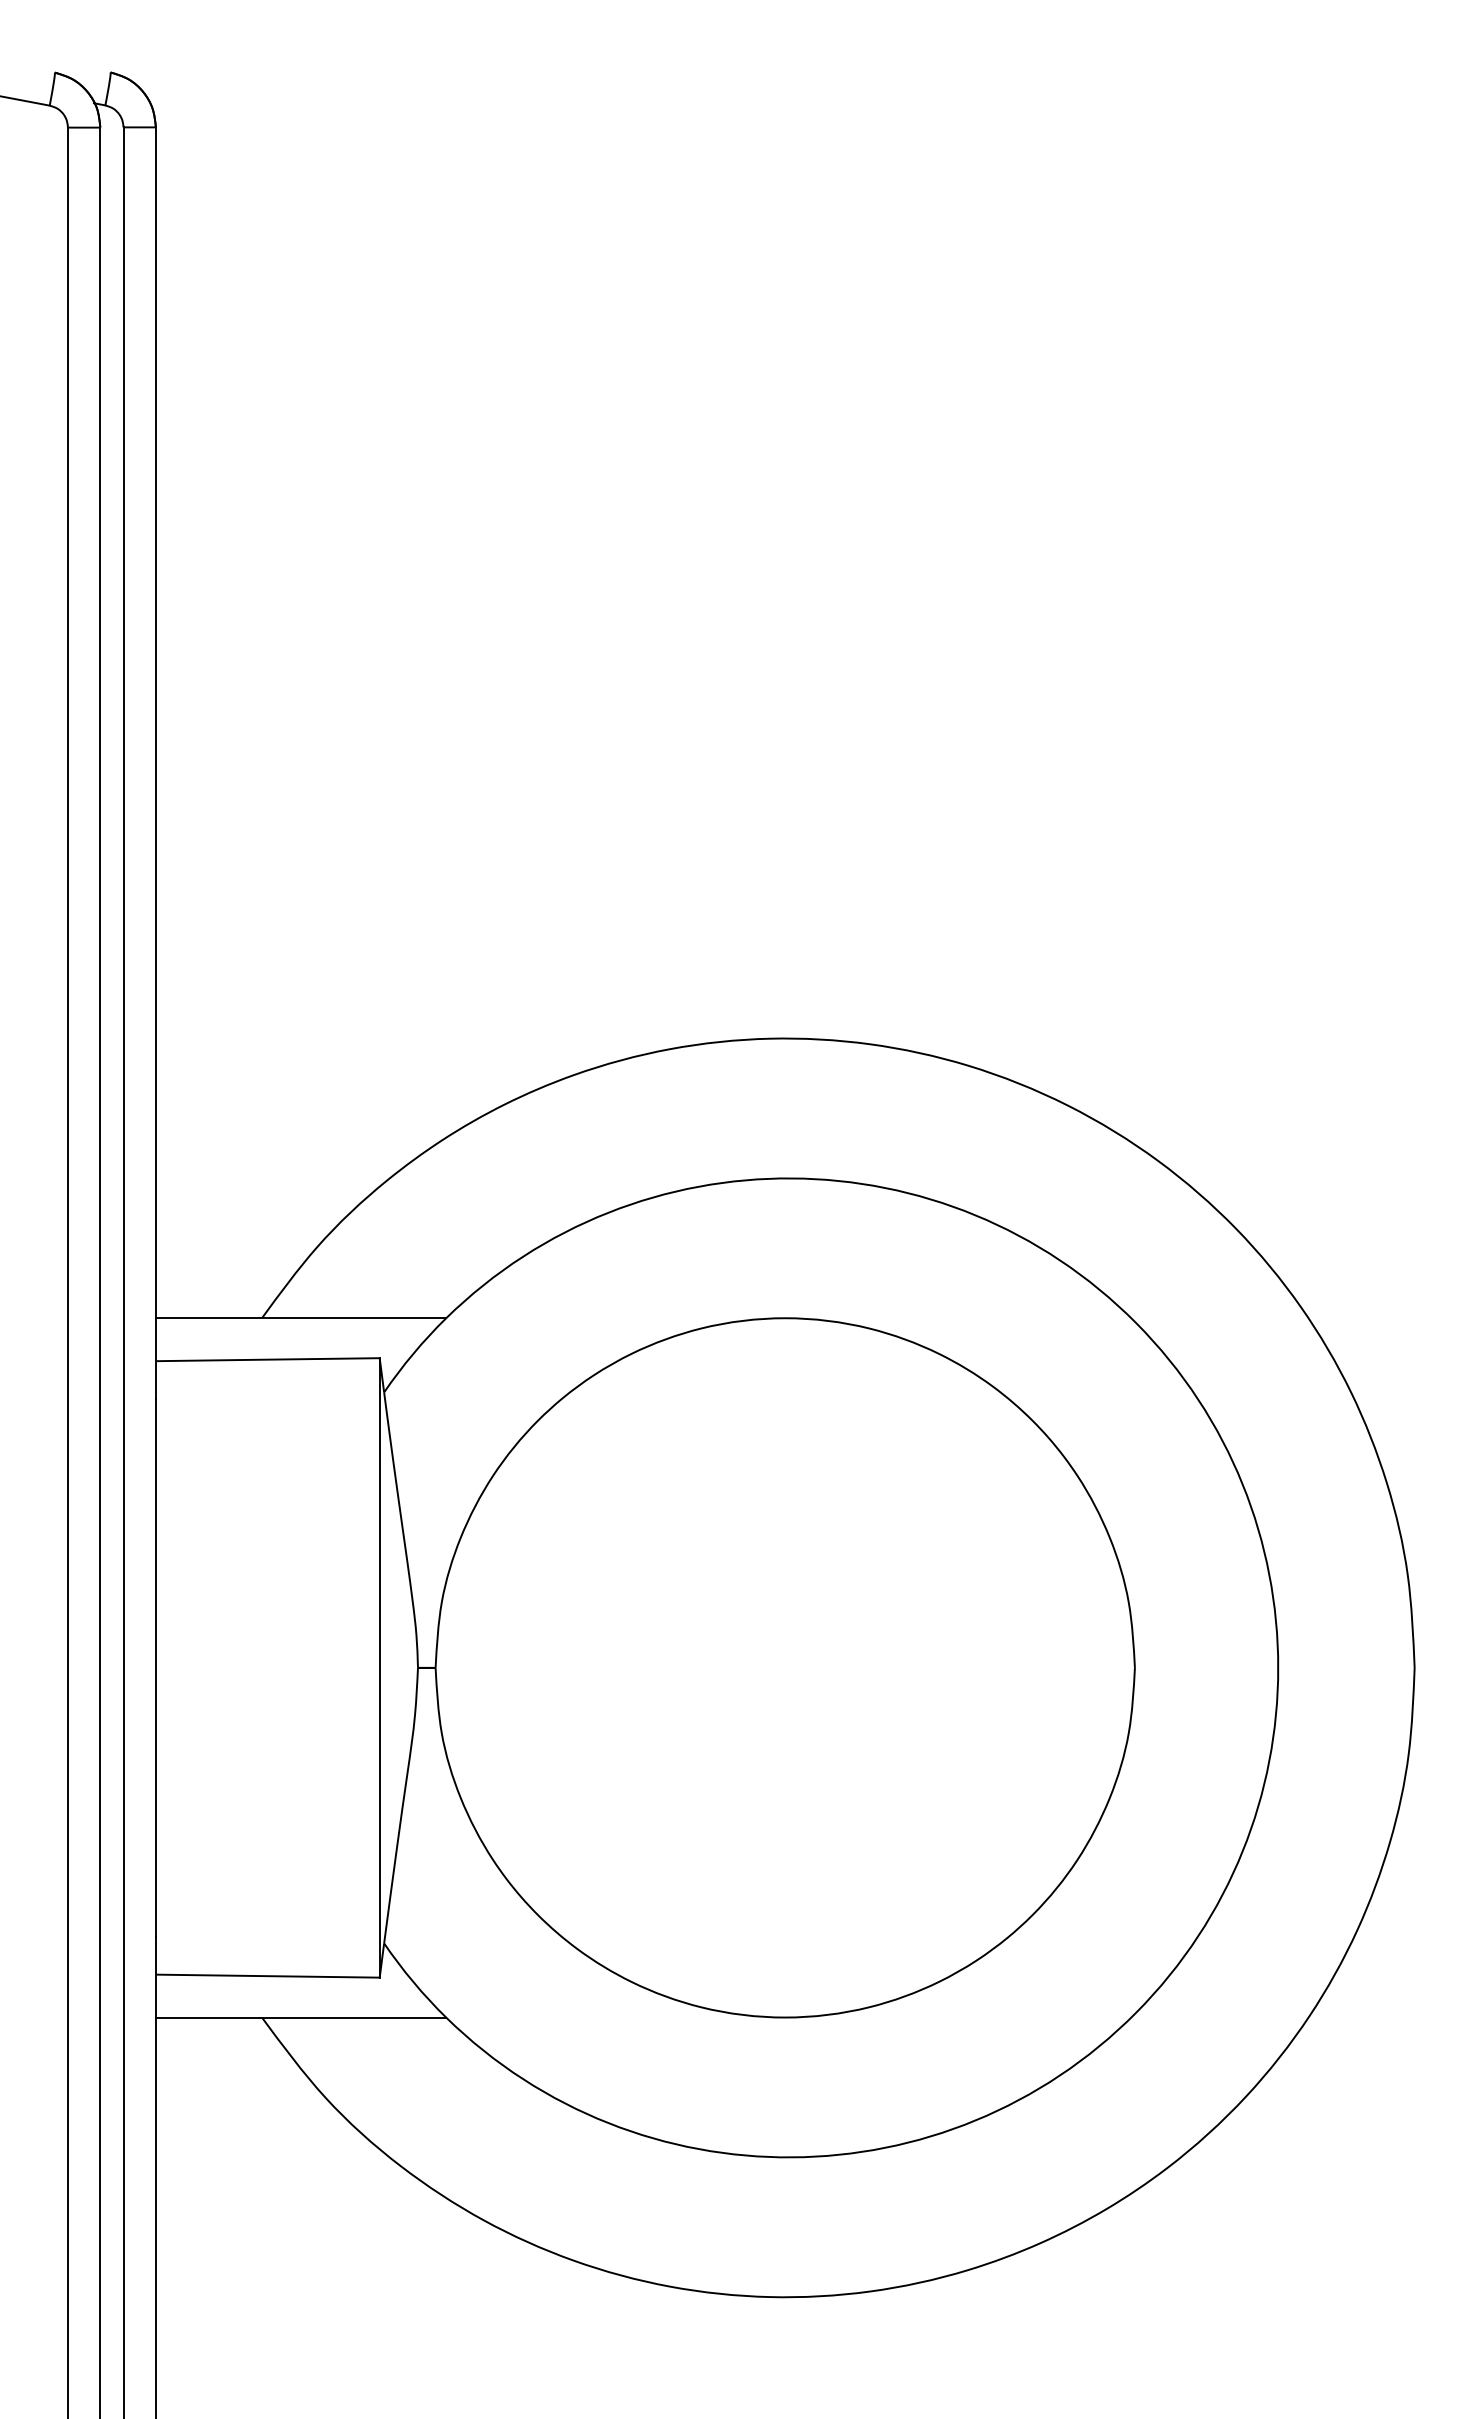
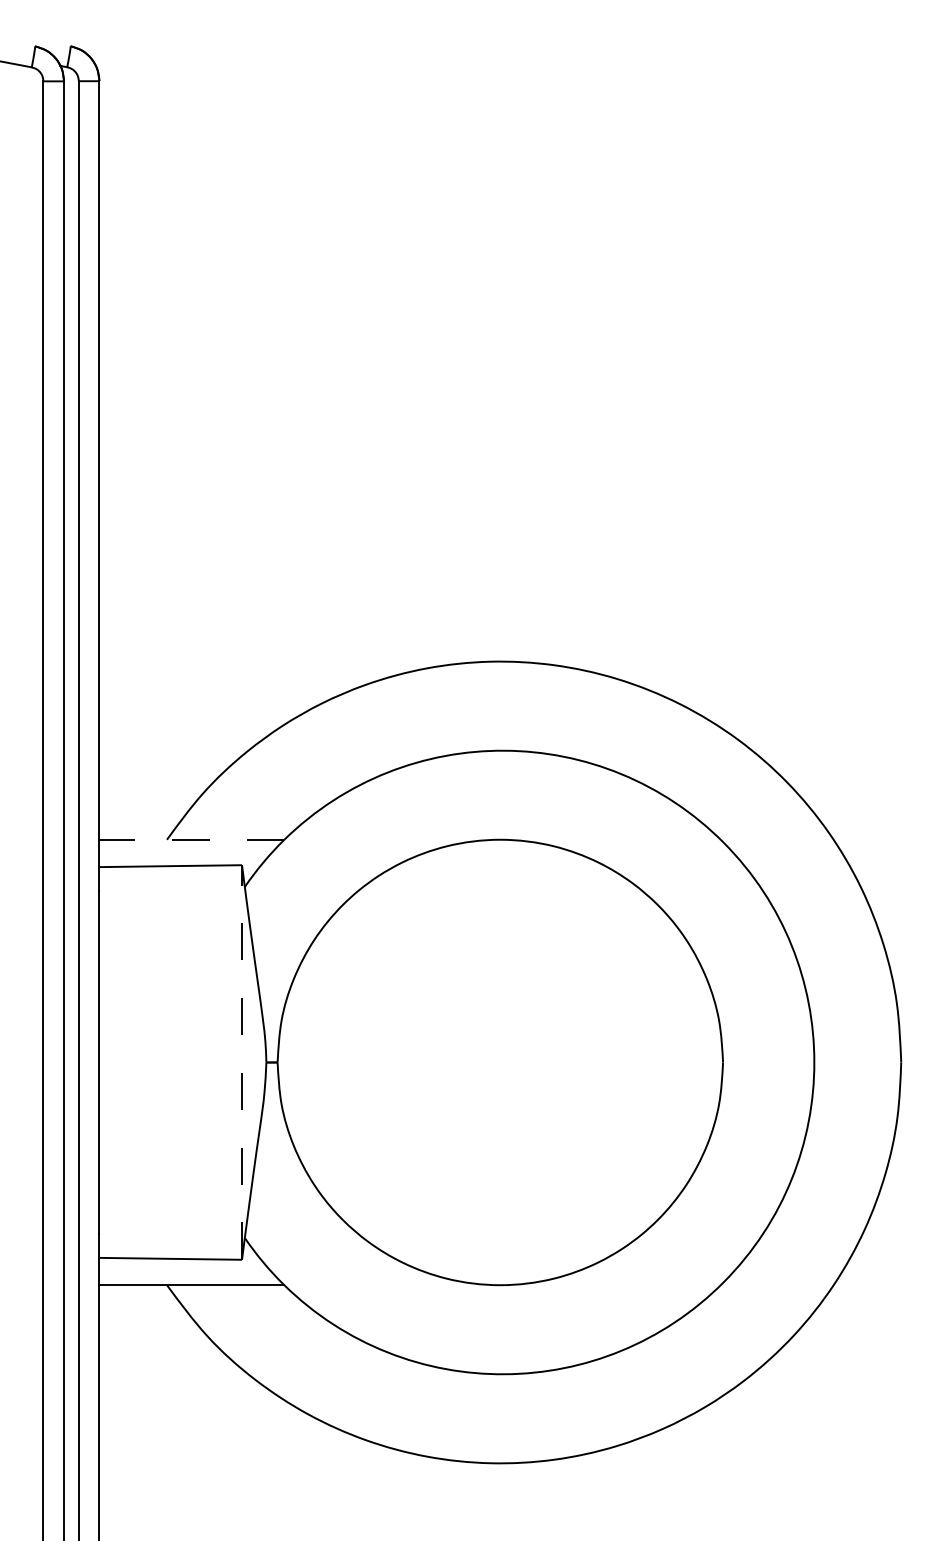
line: (300, 1317) -> (191, 839), solid -> dashed
line: (380, 1667) -> (242, 1062), solid -> dashed

